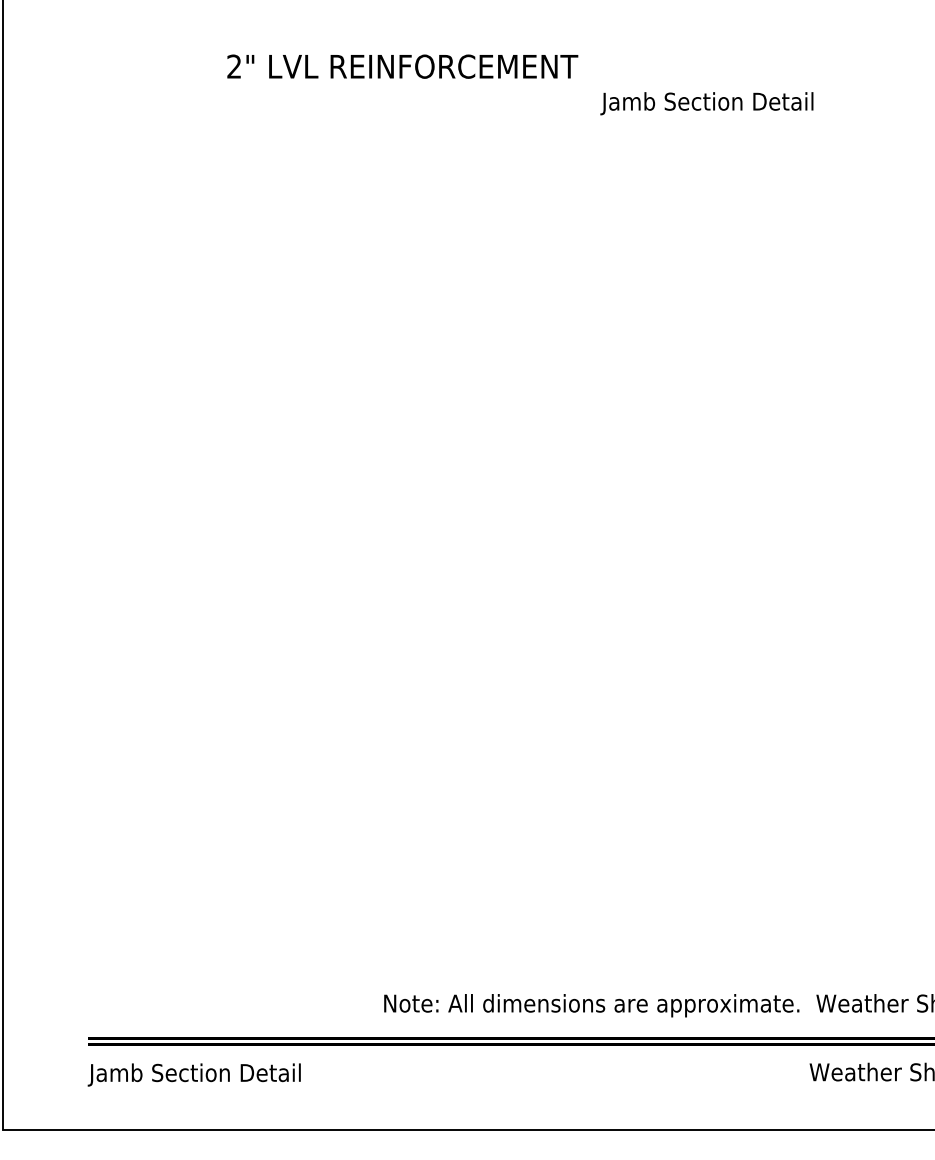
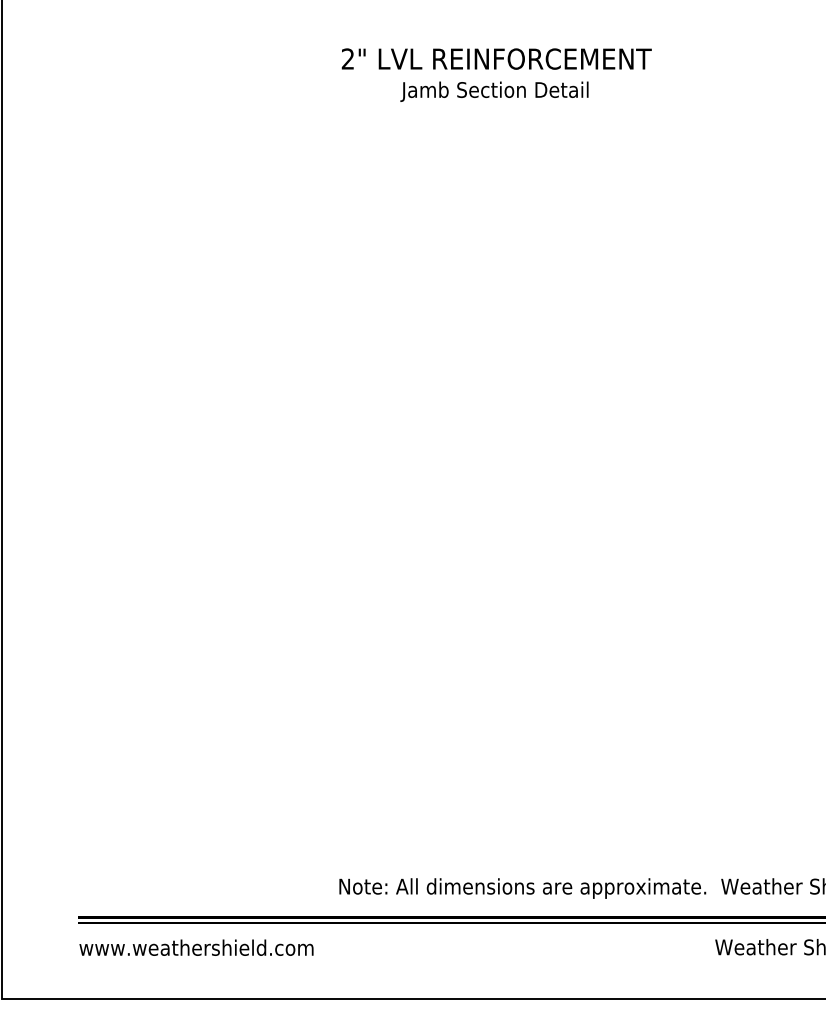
text: (402, 66) -> (496, 58), moved
text: (706, 103) -> (494, 91), moved
text: (221, 1074) -> (195, 949), Jamb Section Detail -> www.weathershield.com

